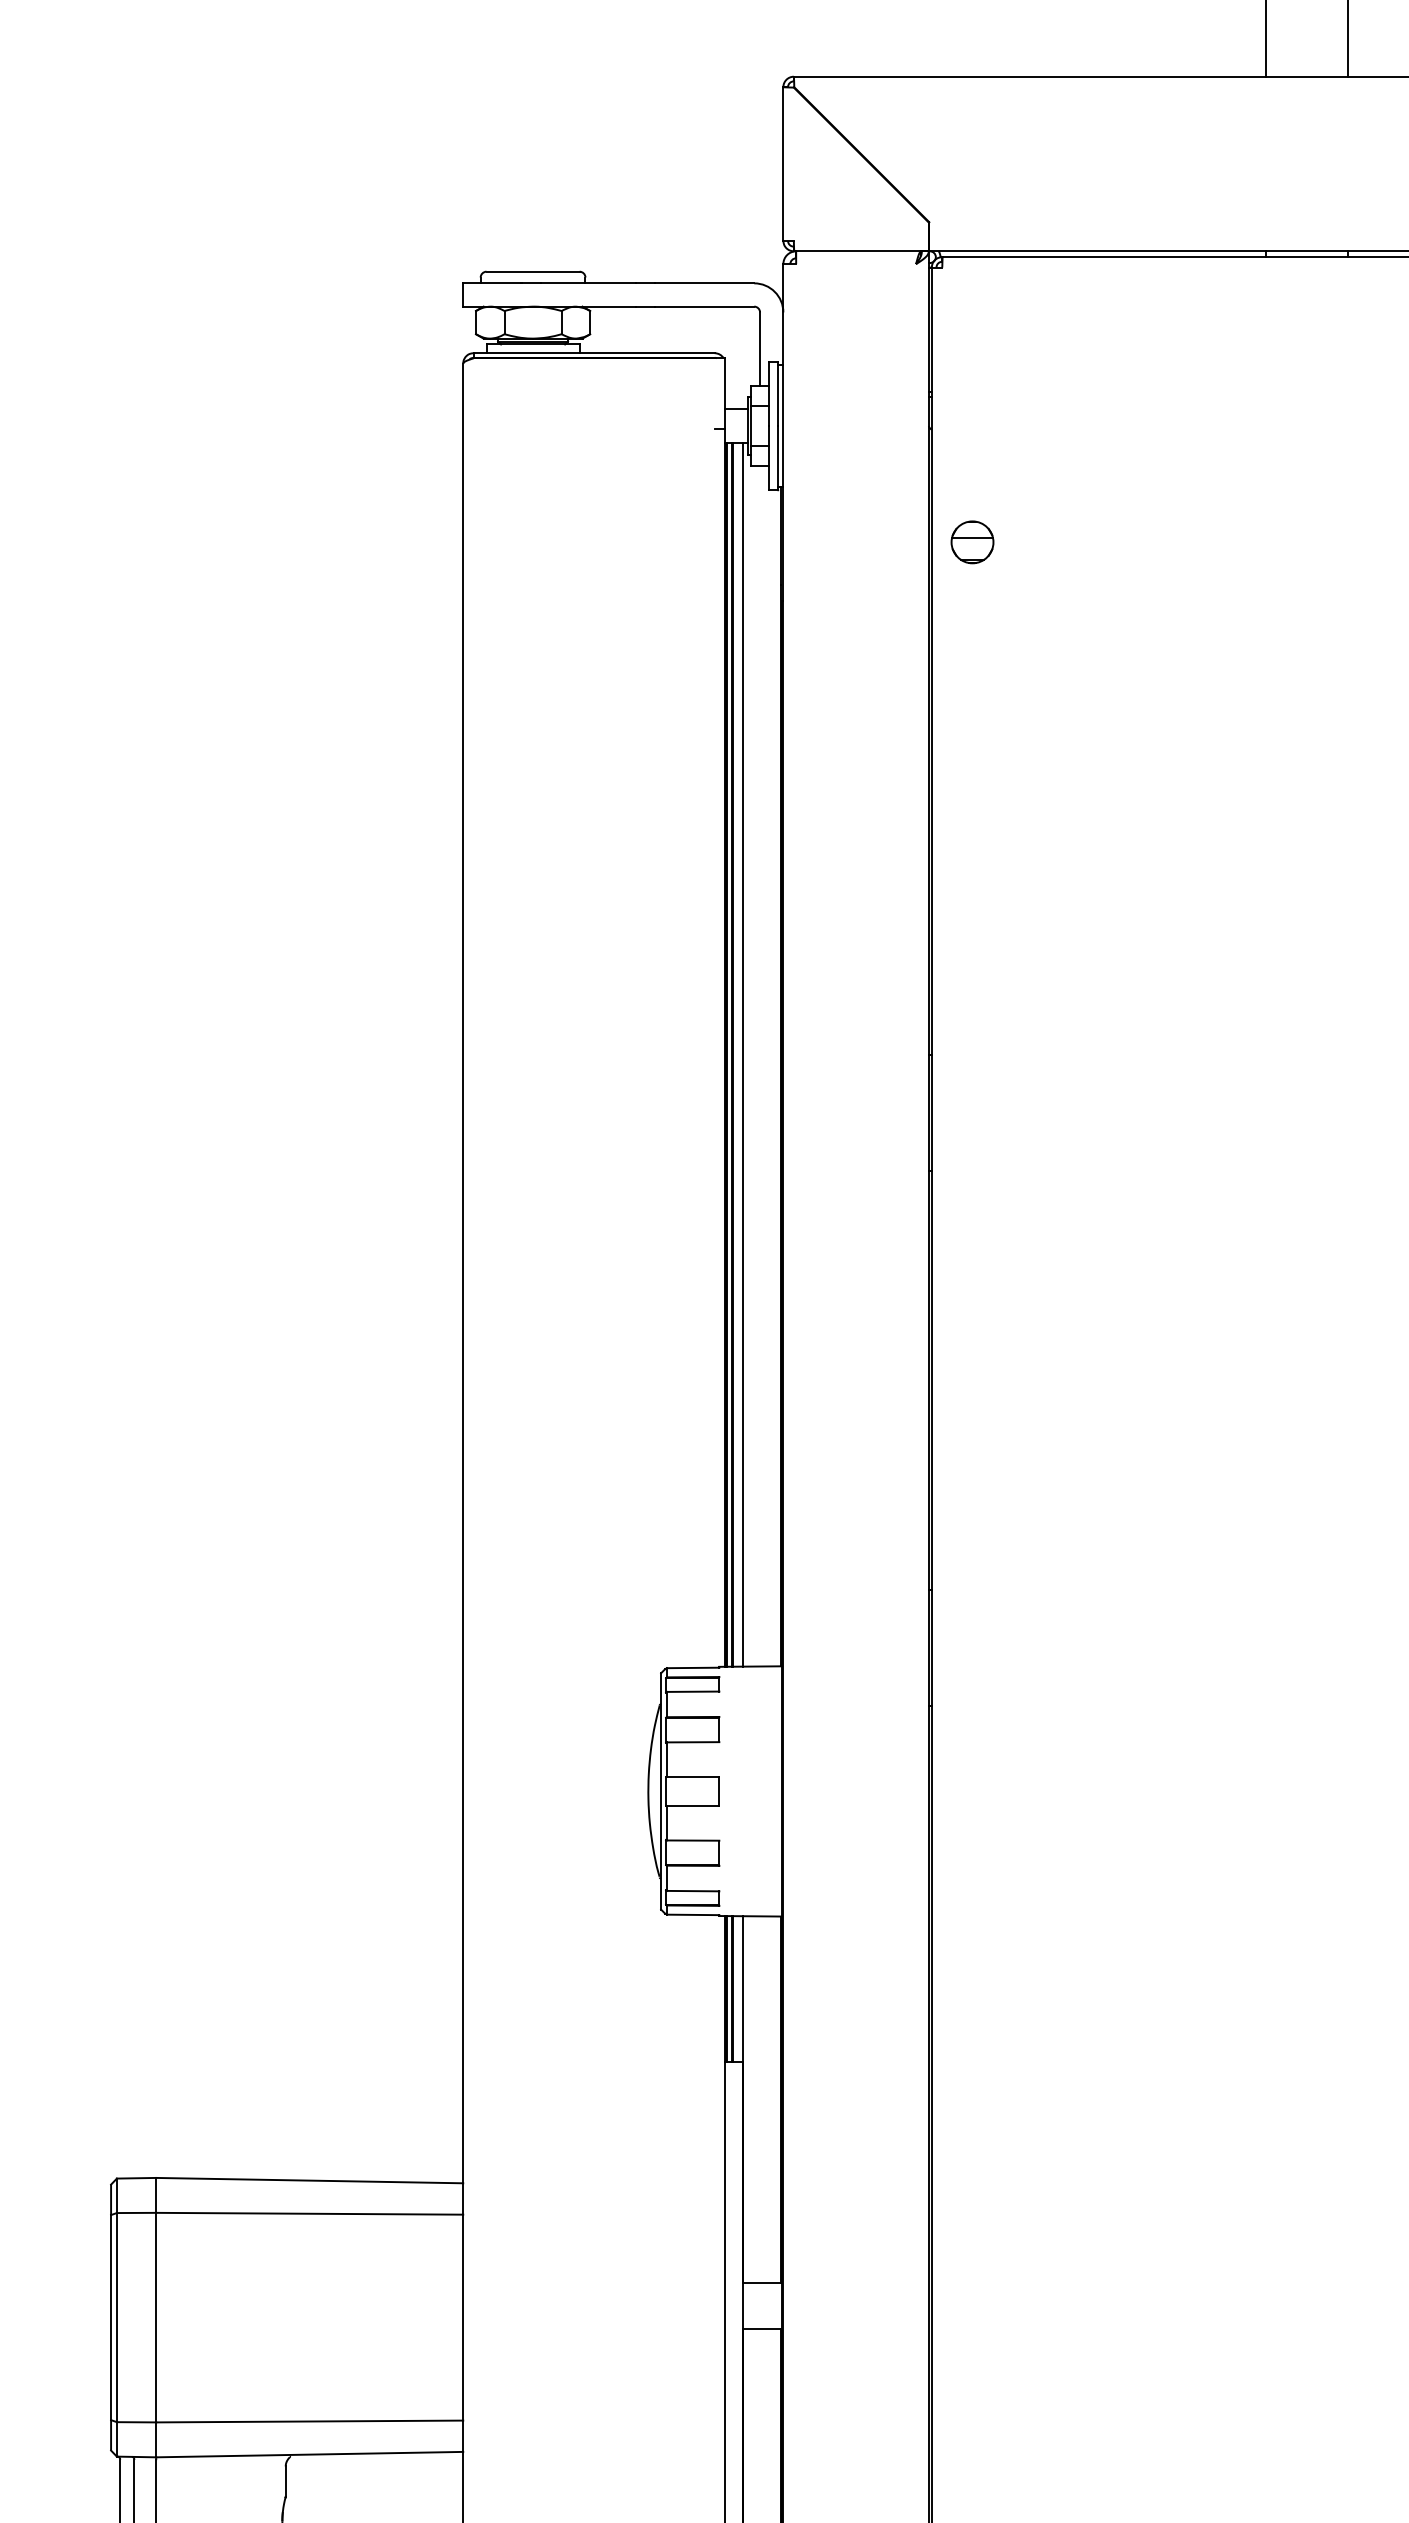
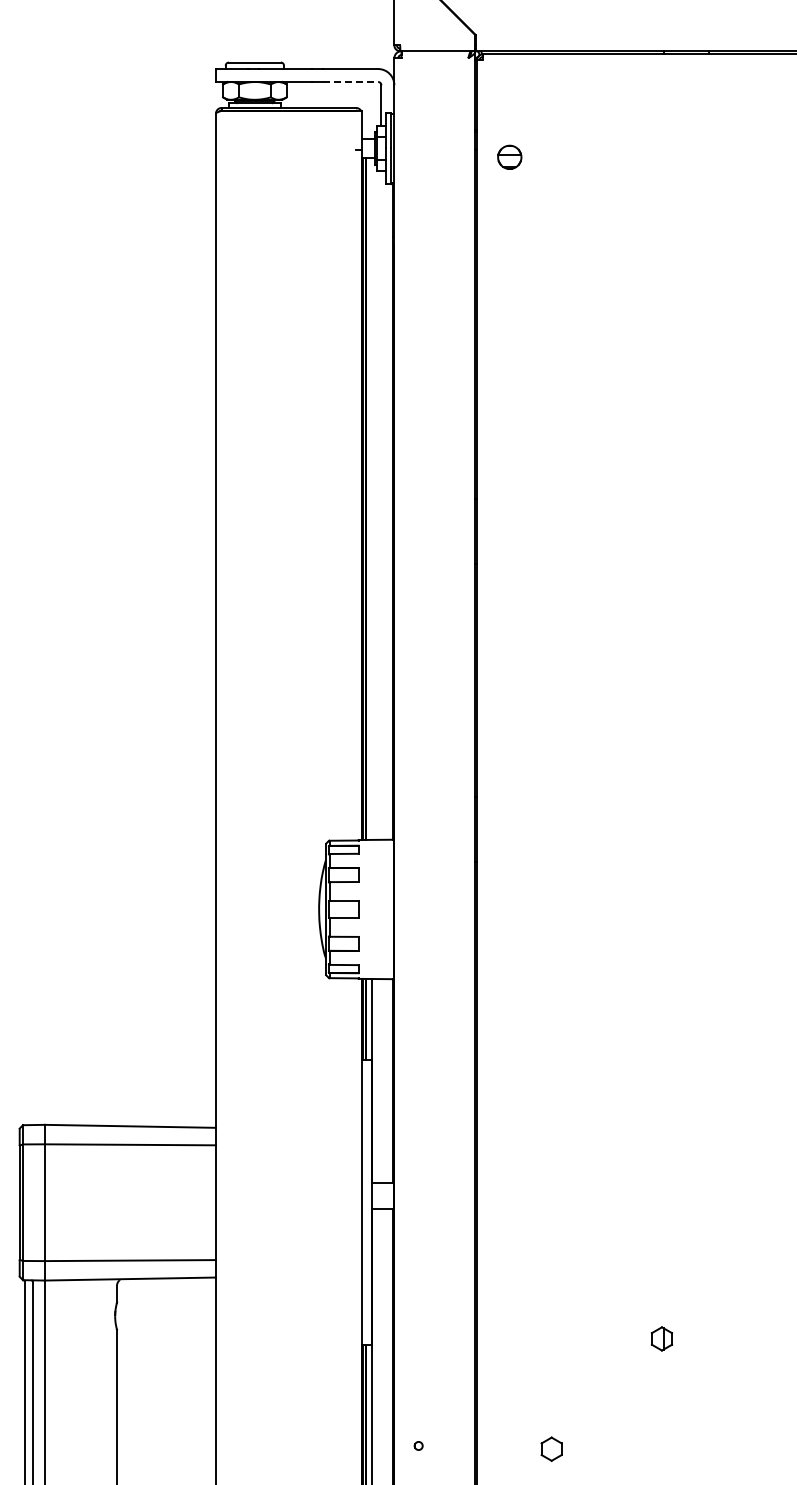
line: (704, 307) -> (350, 82), solid -> dashed
part: (972, 540) -> (509, 156), moved
line: (742, 1053) -> (371, 498), removed

